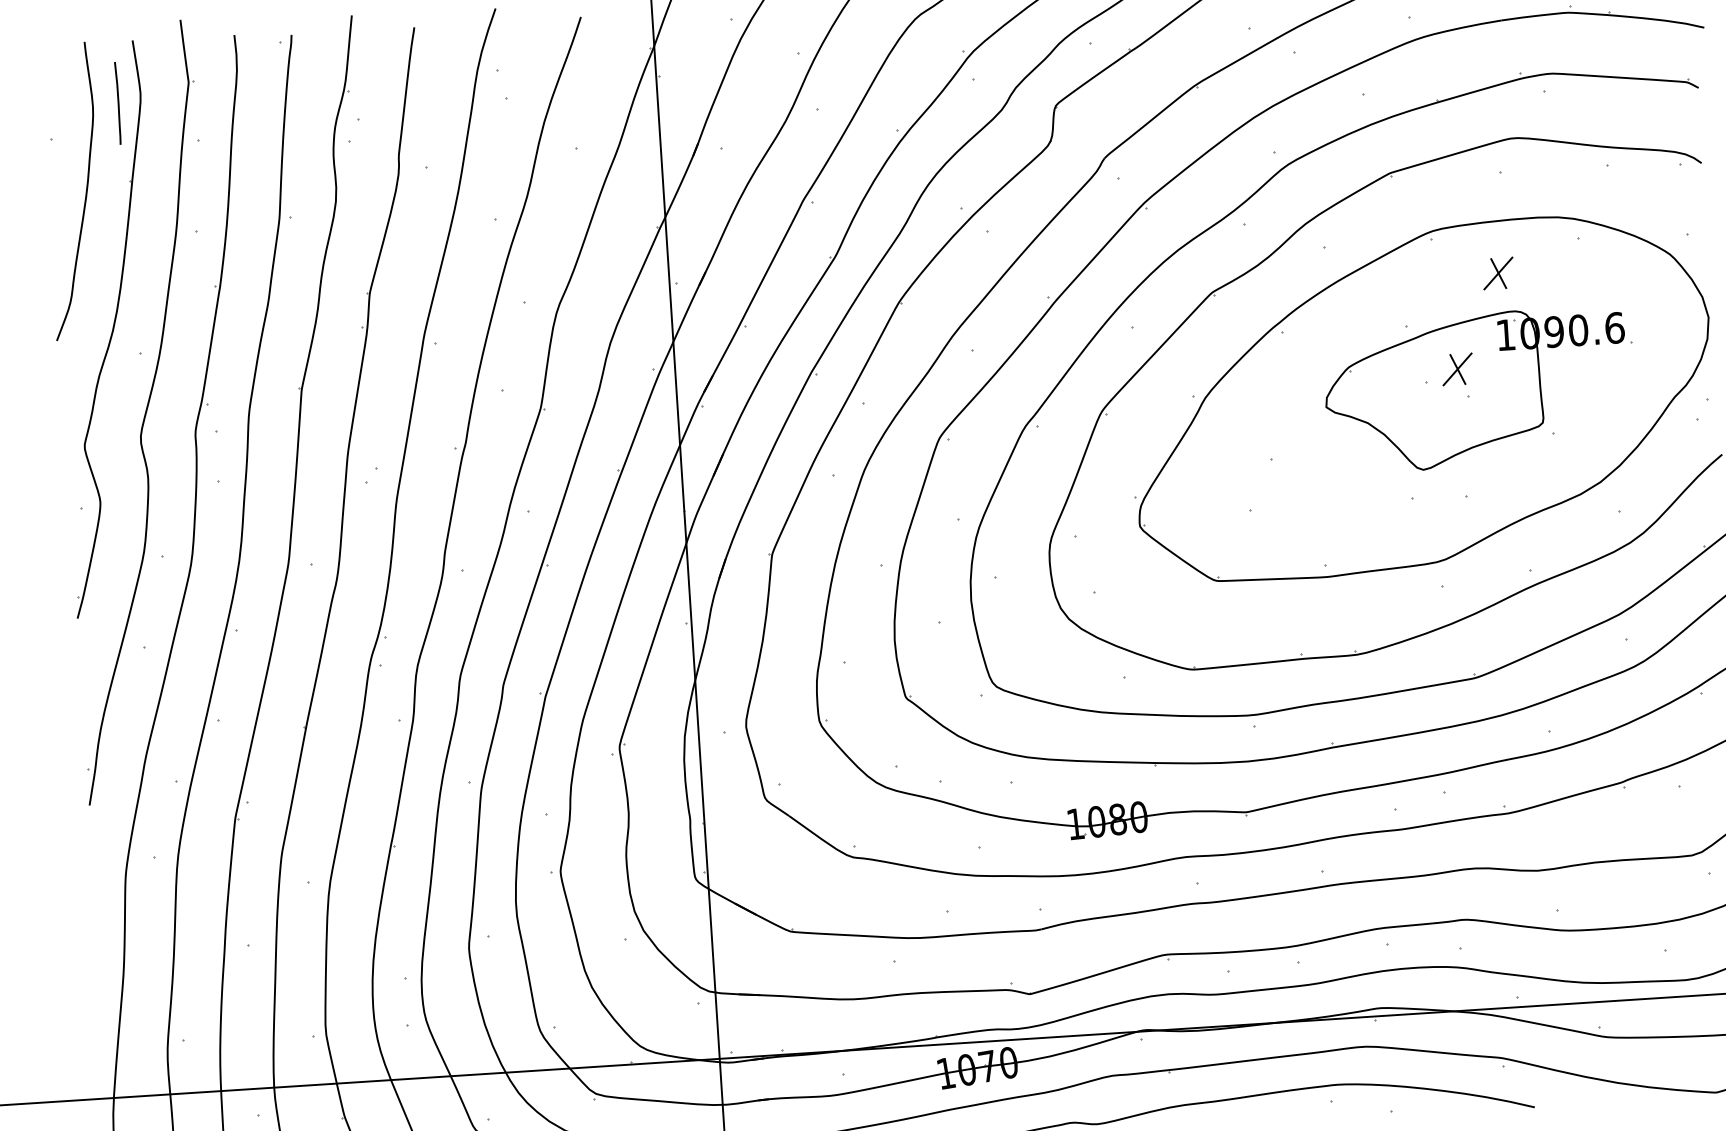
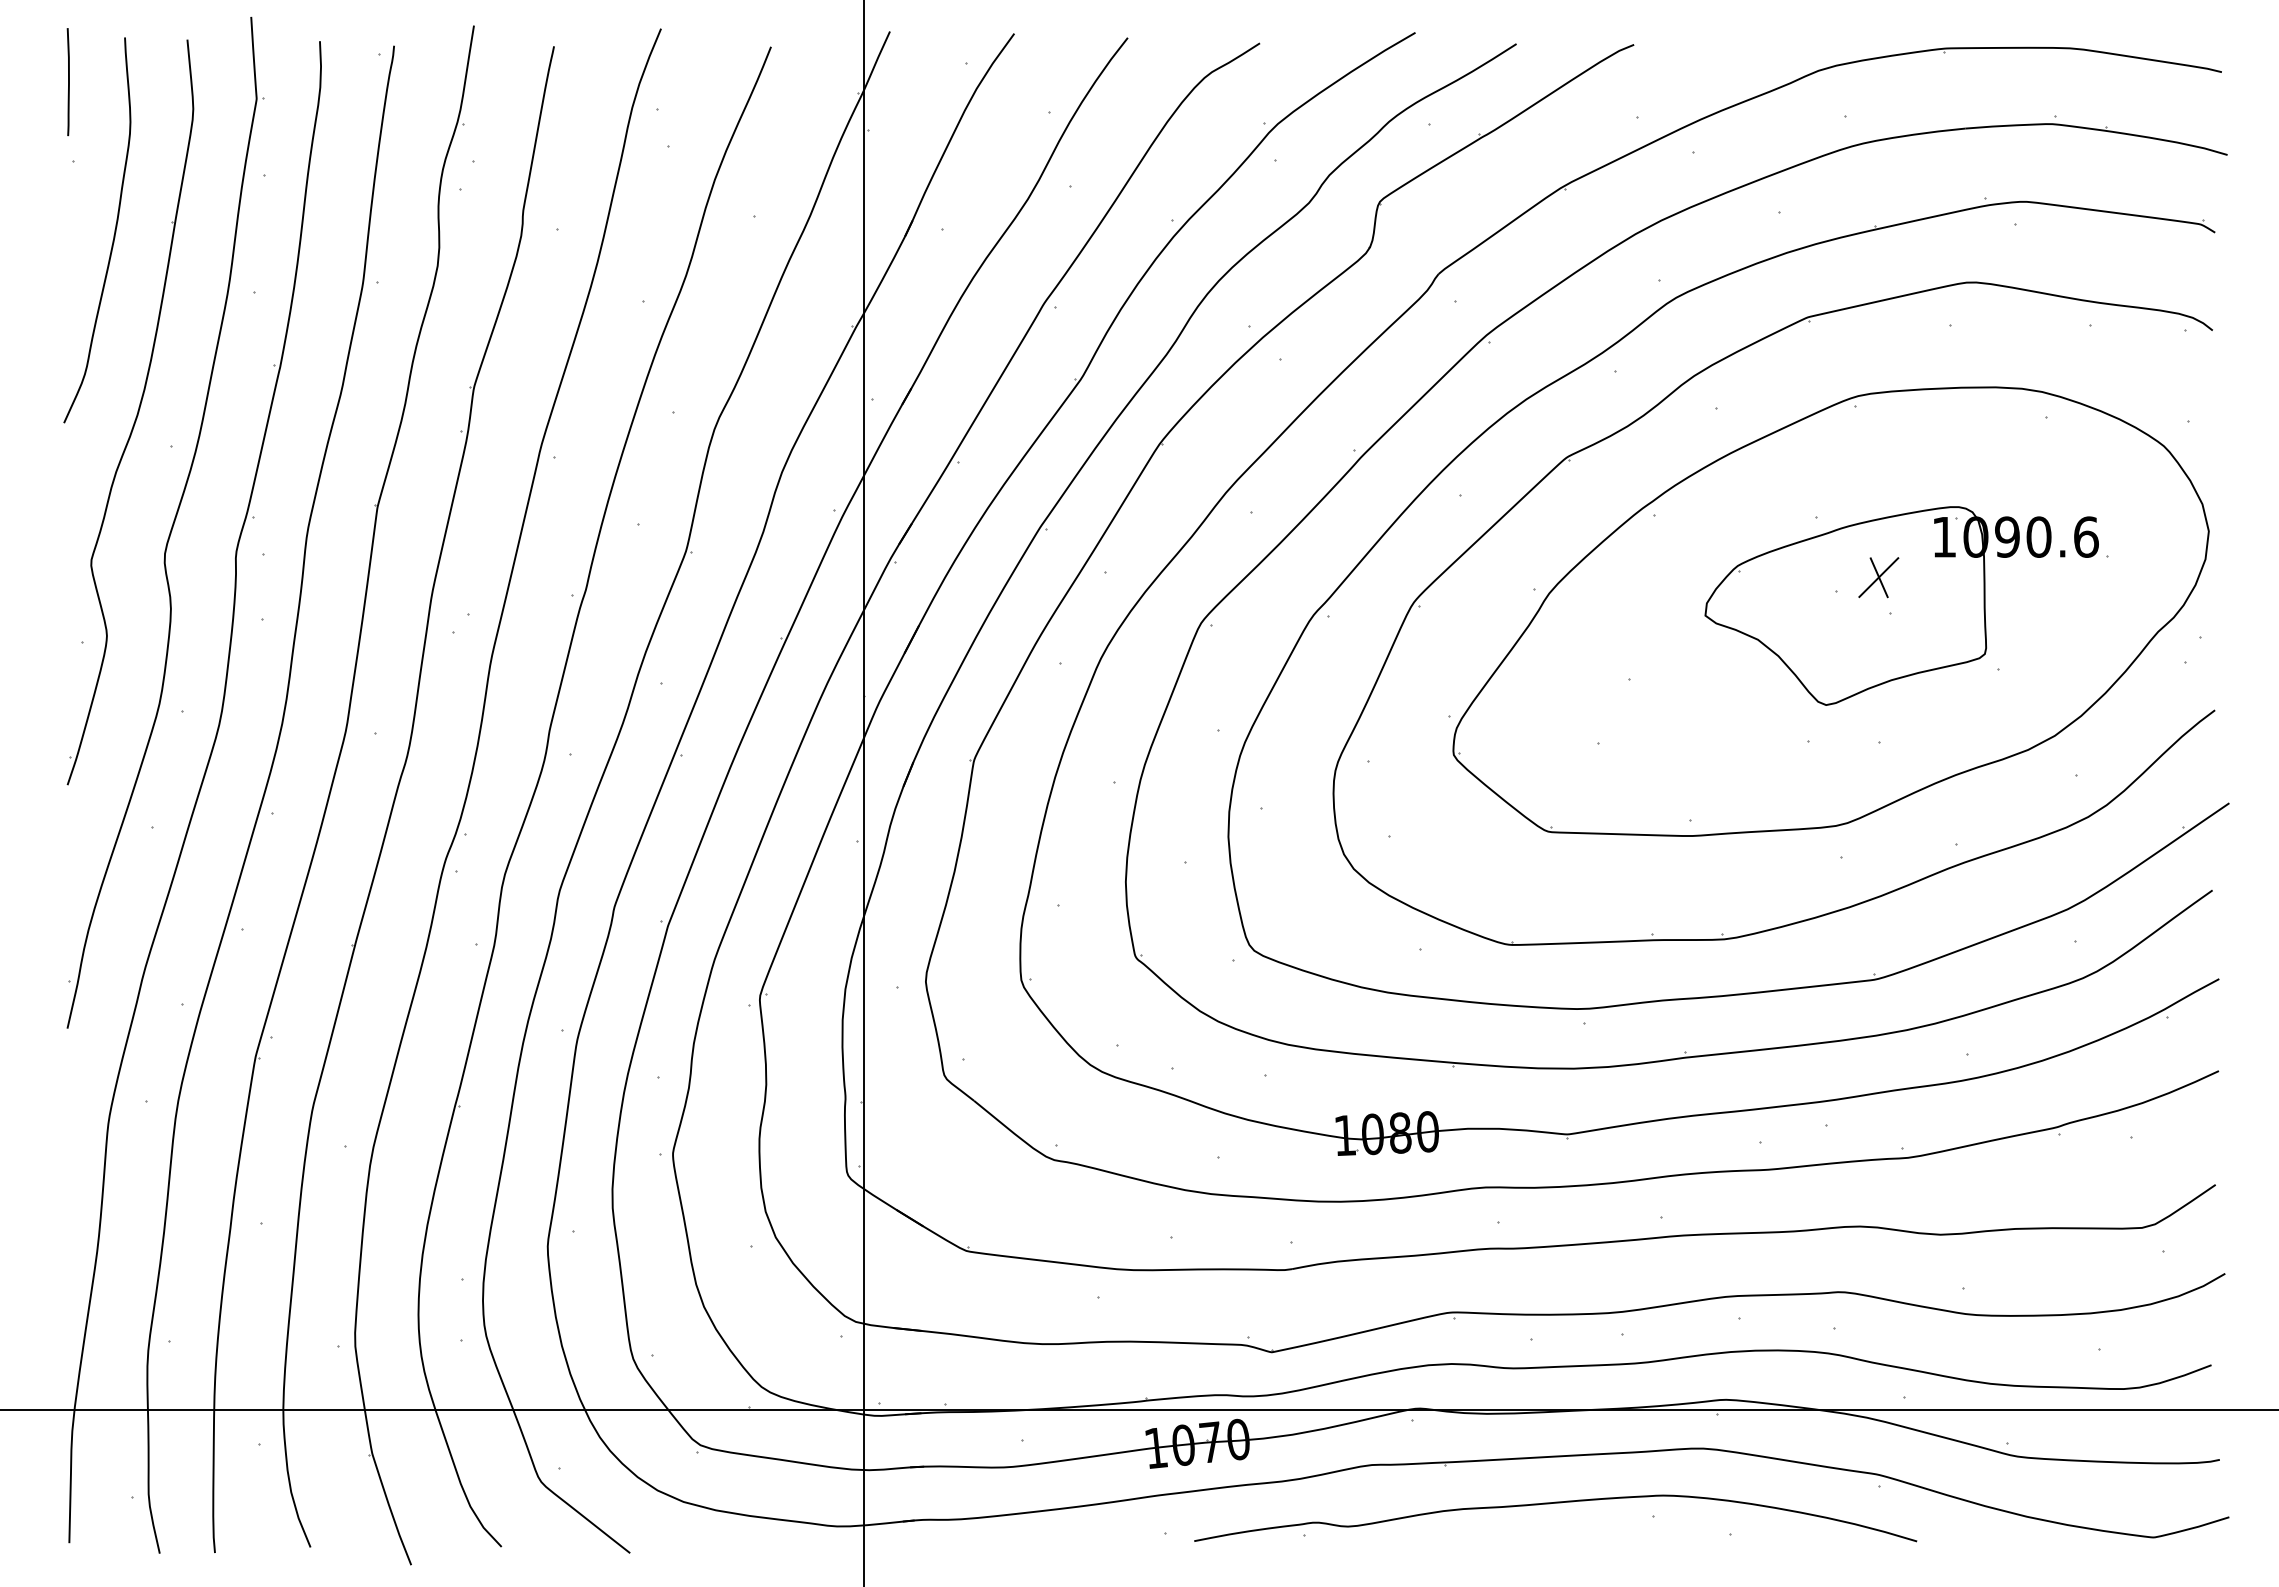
line: (118, 103) -> (68, 82), moved
part: (1498, 273) -> (1939, 456), removed

